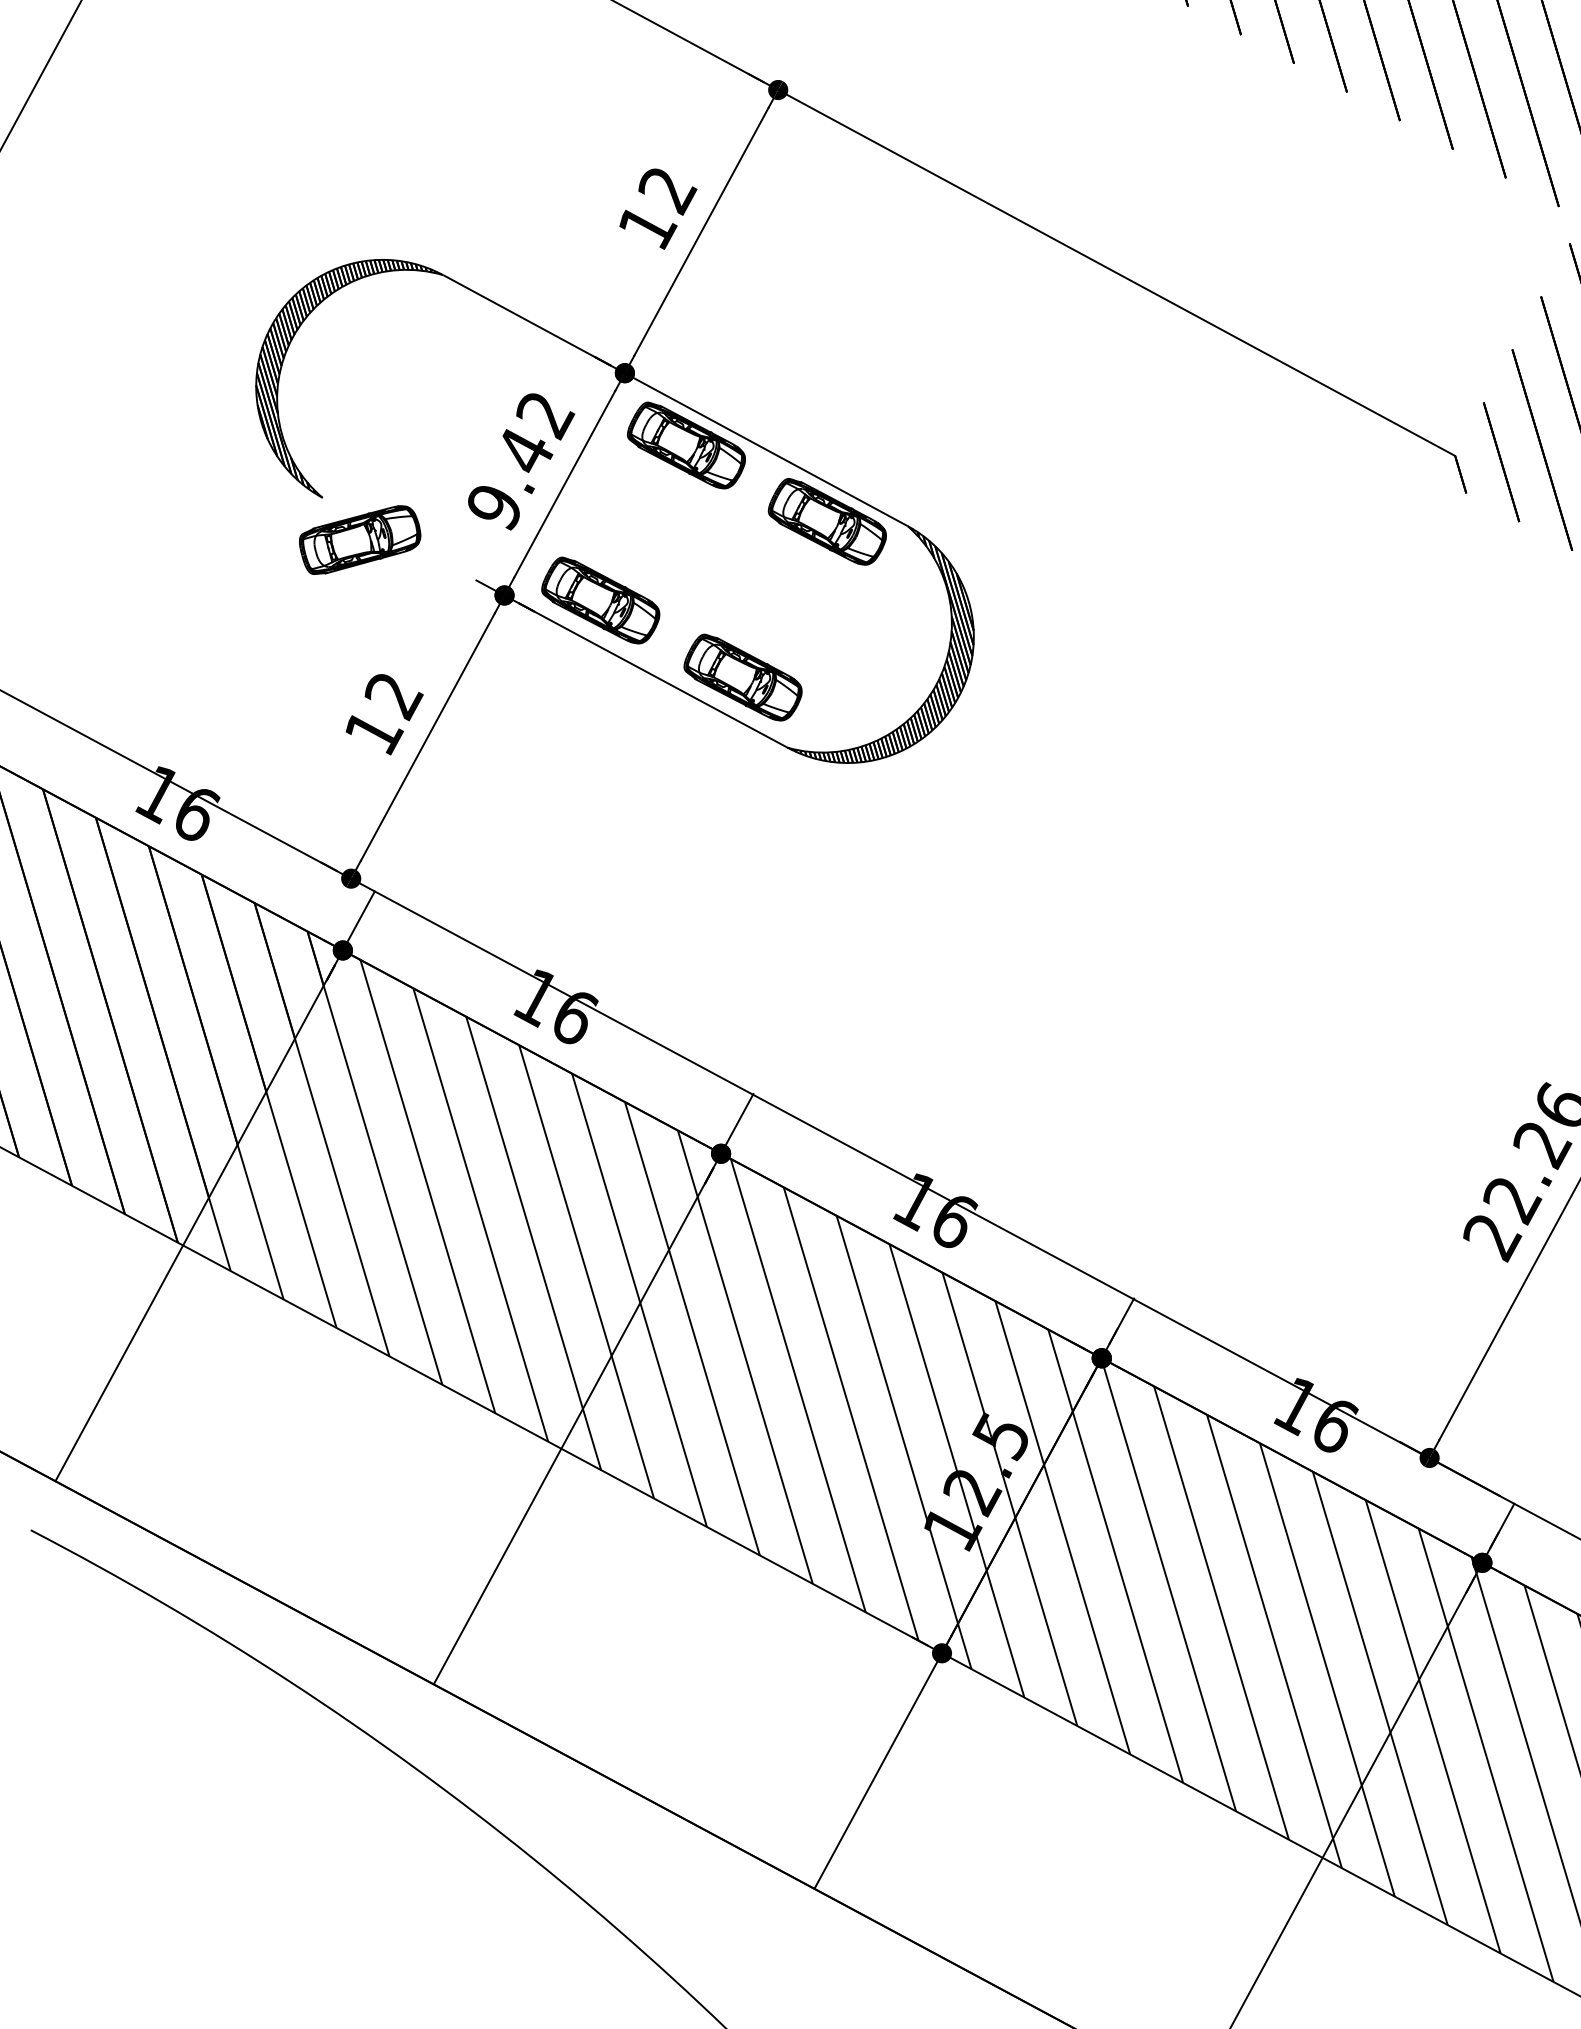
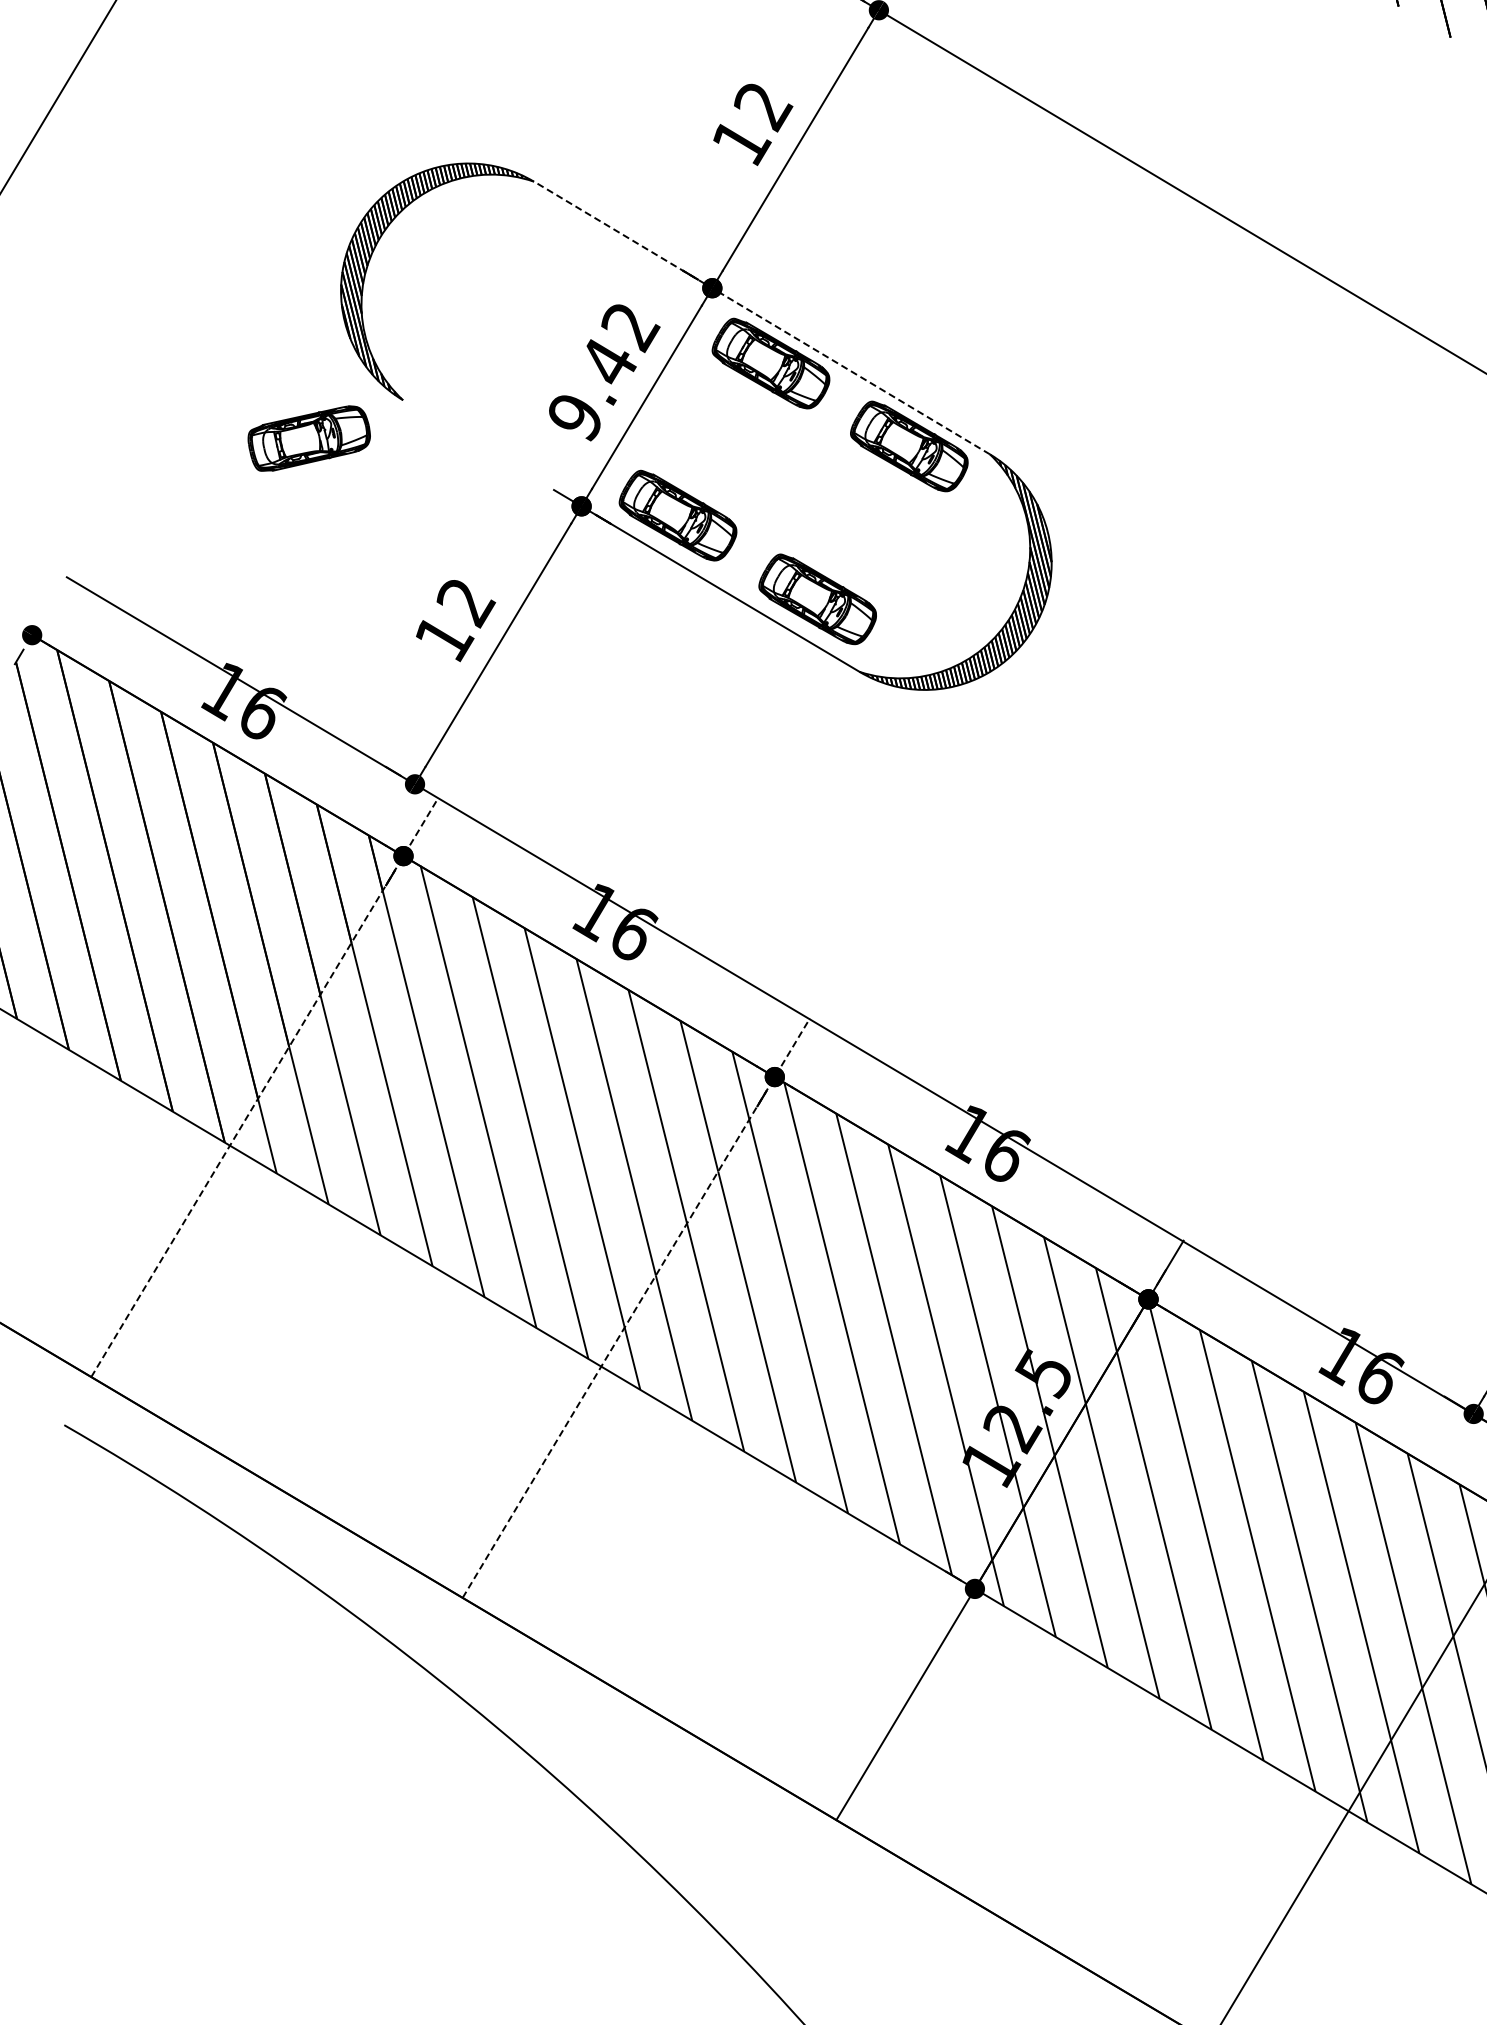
line: (675, 400) -> (762, 317), solid -> dashed
part: (360, 539) -> (309, 438), moved
line: (215, 1185) -> (265, 1086), solid -> dashed
line: (593, 1389) -> (636, 1308), solid -> dashed

